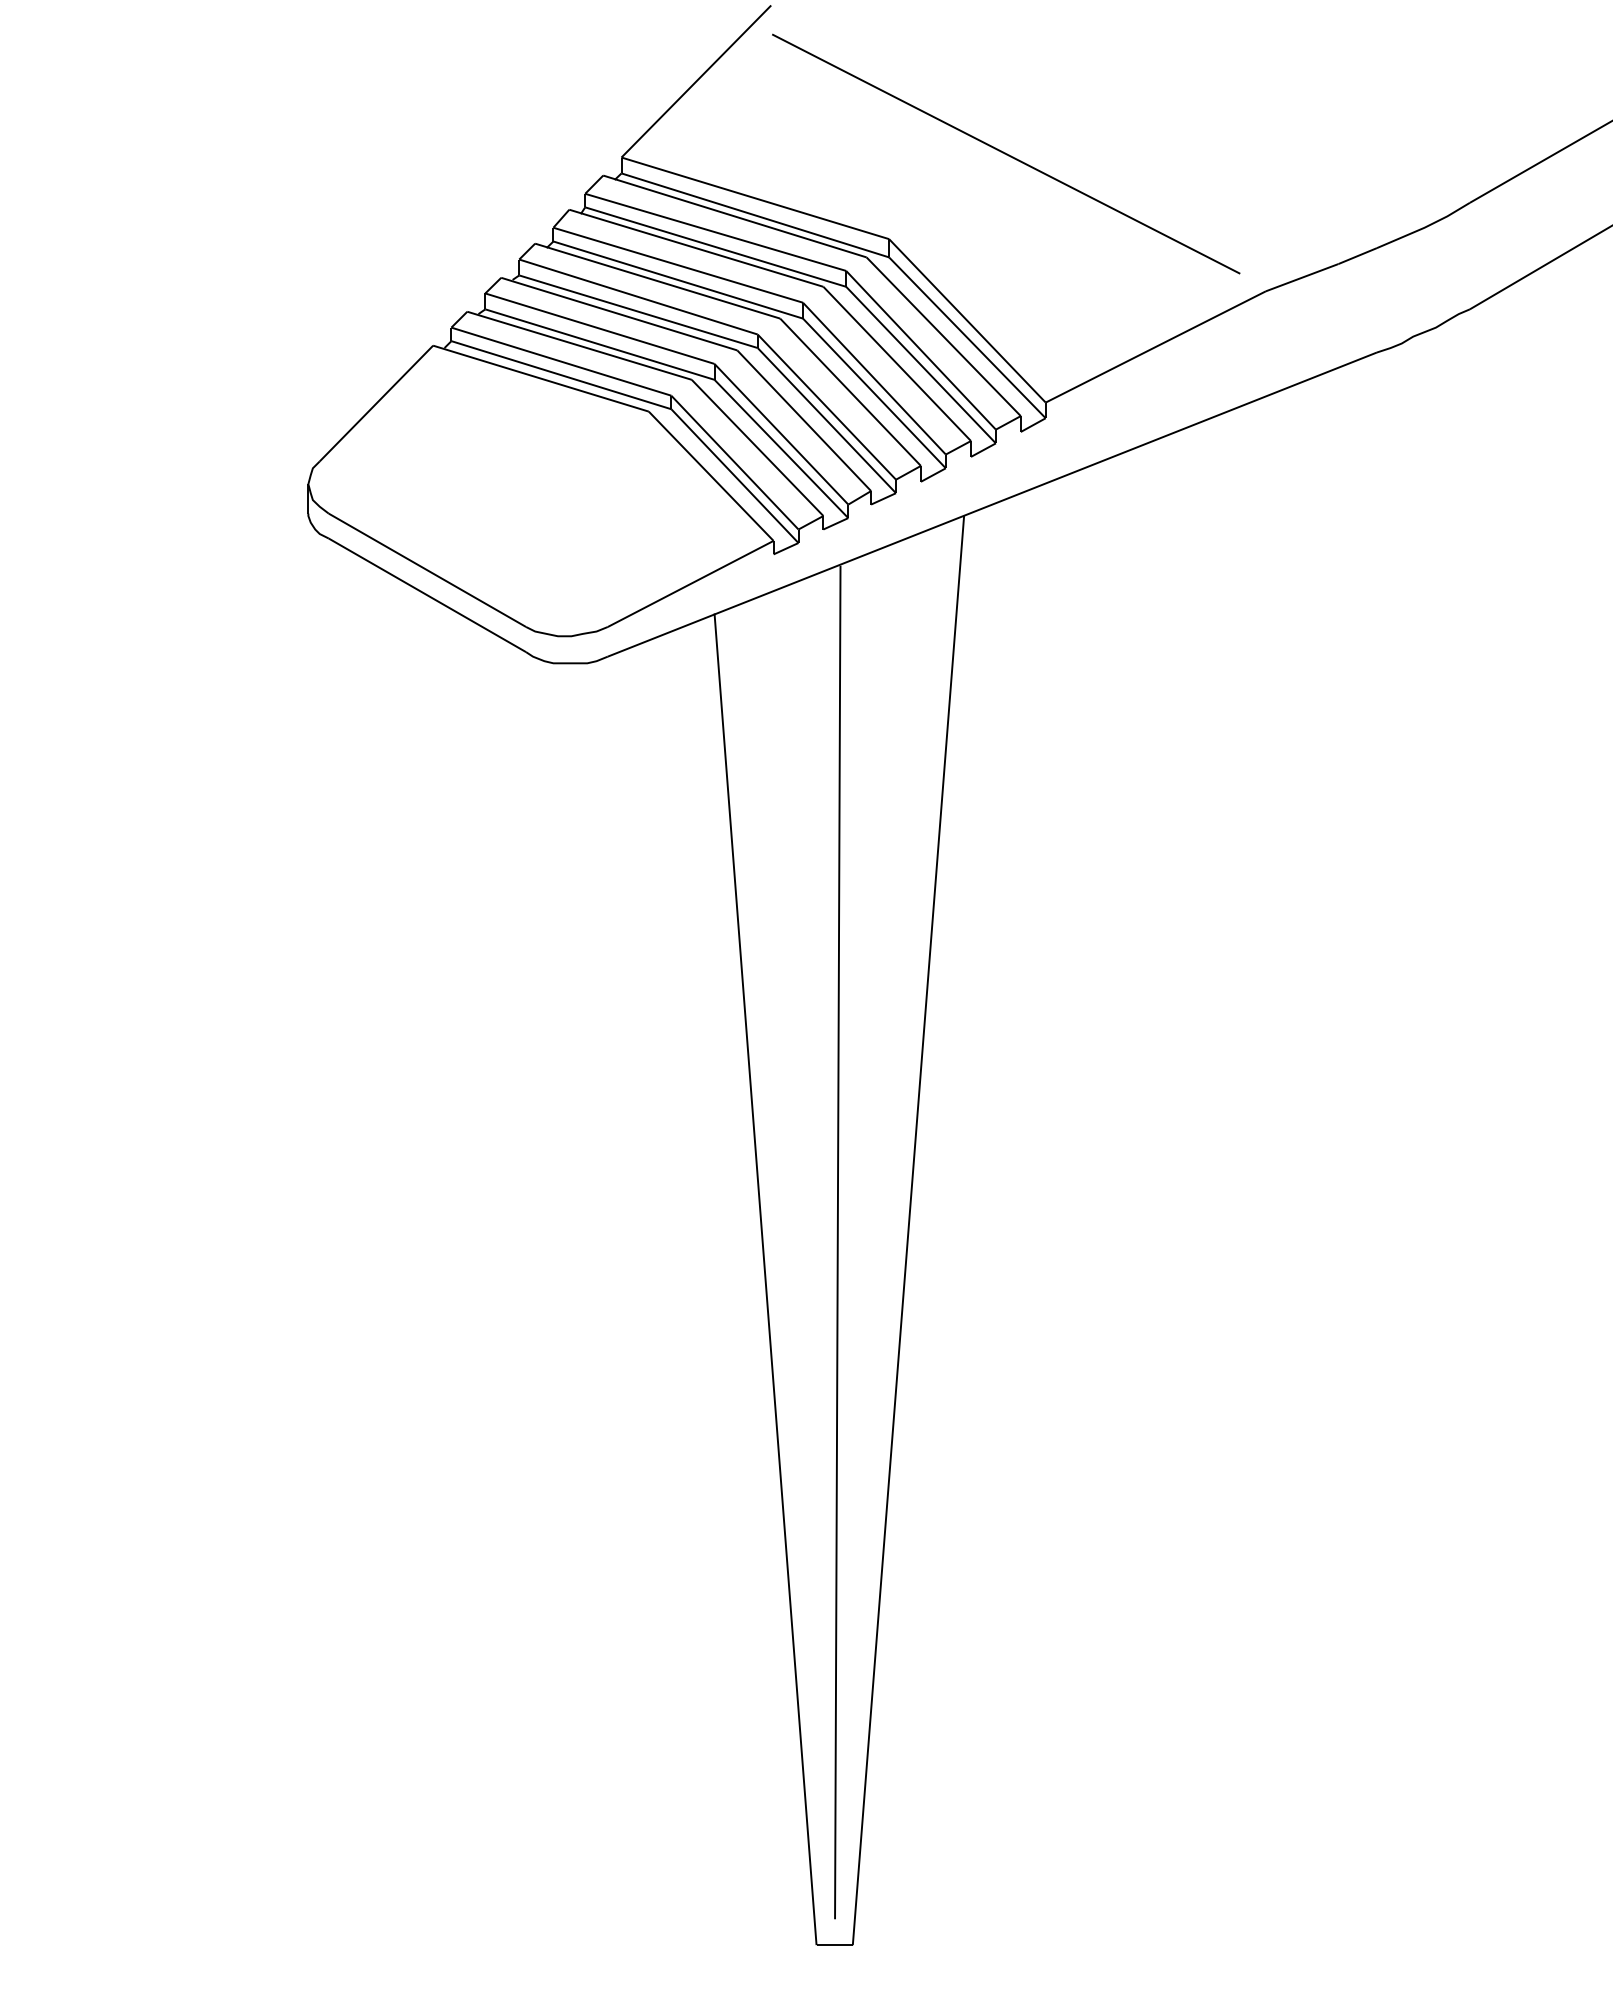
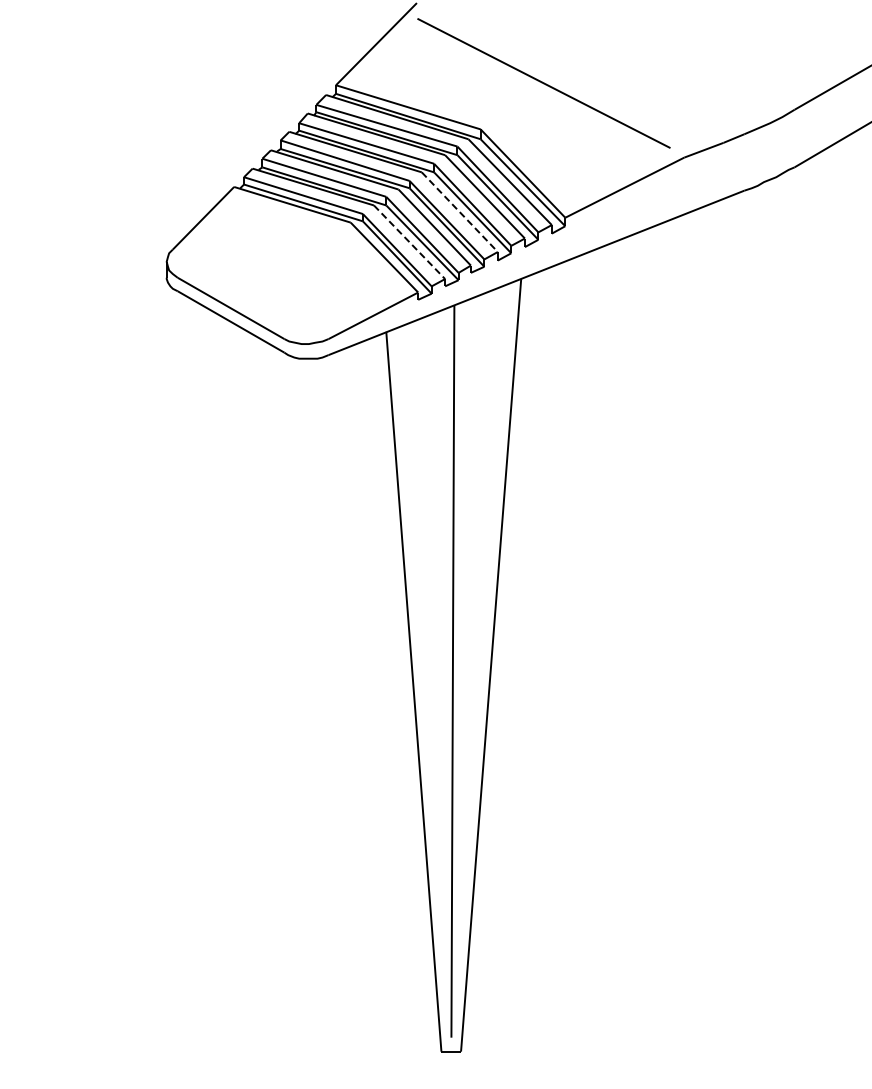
line: (851, 392) -> (460, 212), solid -> dashed
line: (757, 448) -> (409, 242), solid -> dashed

